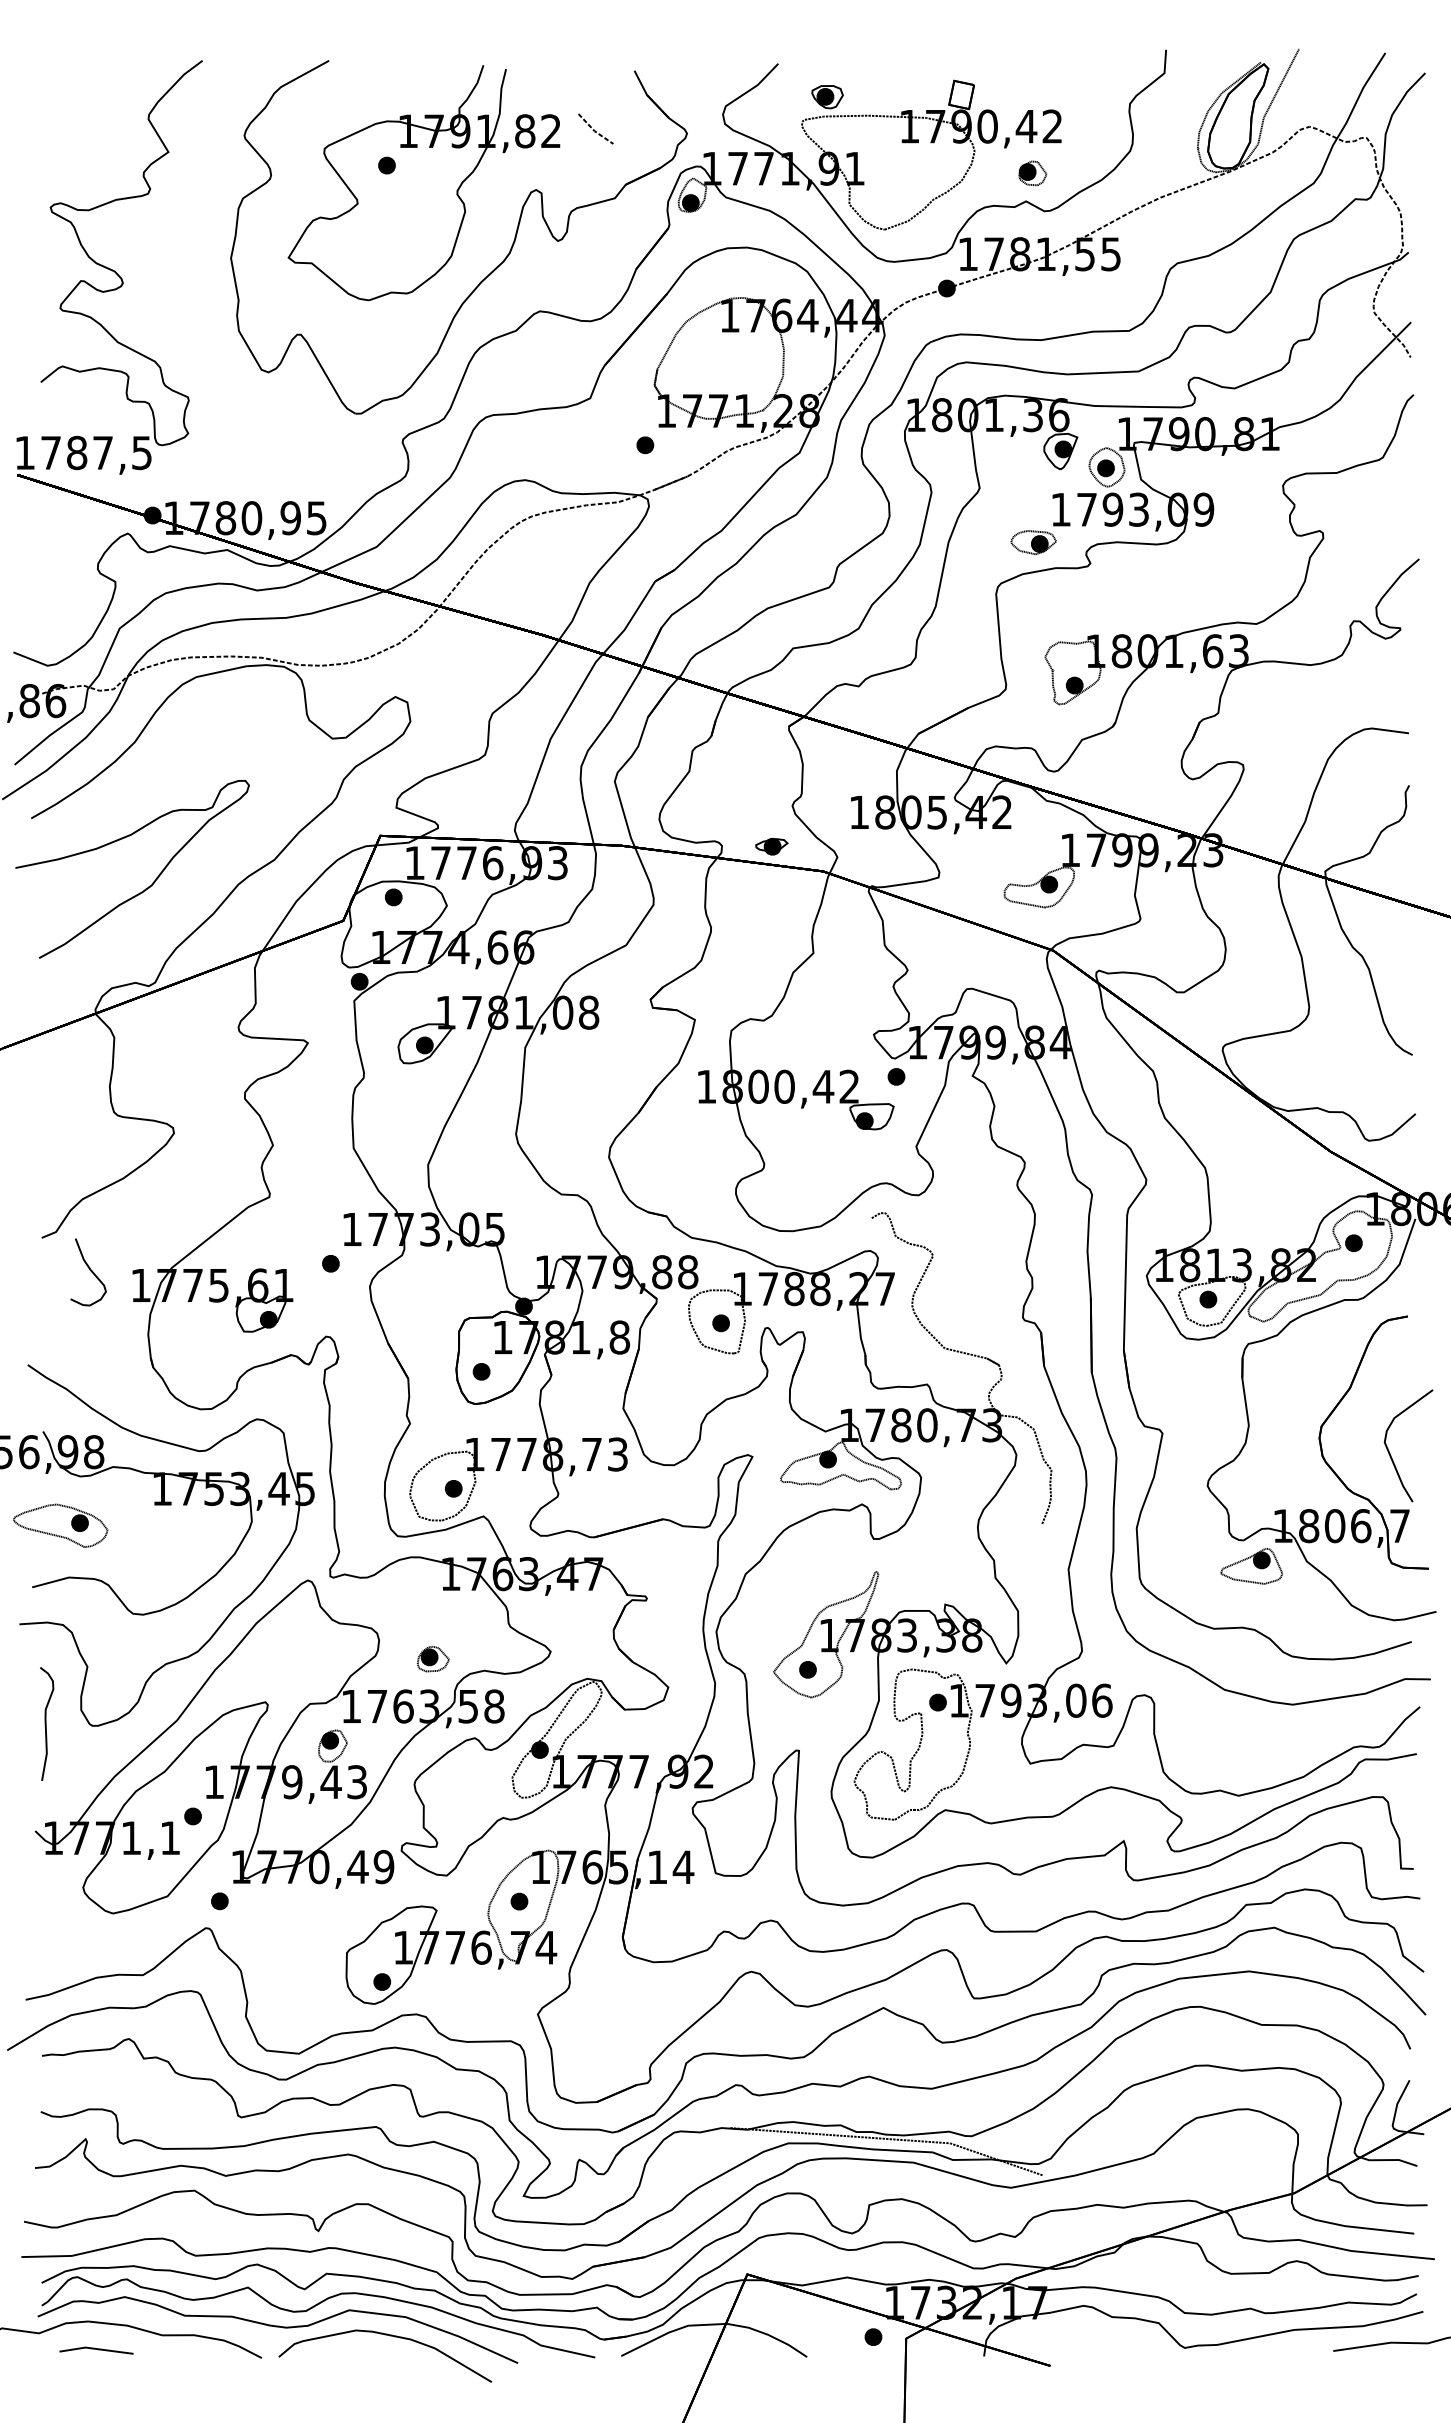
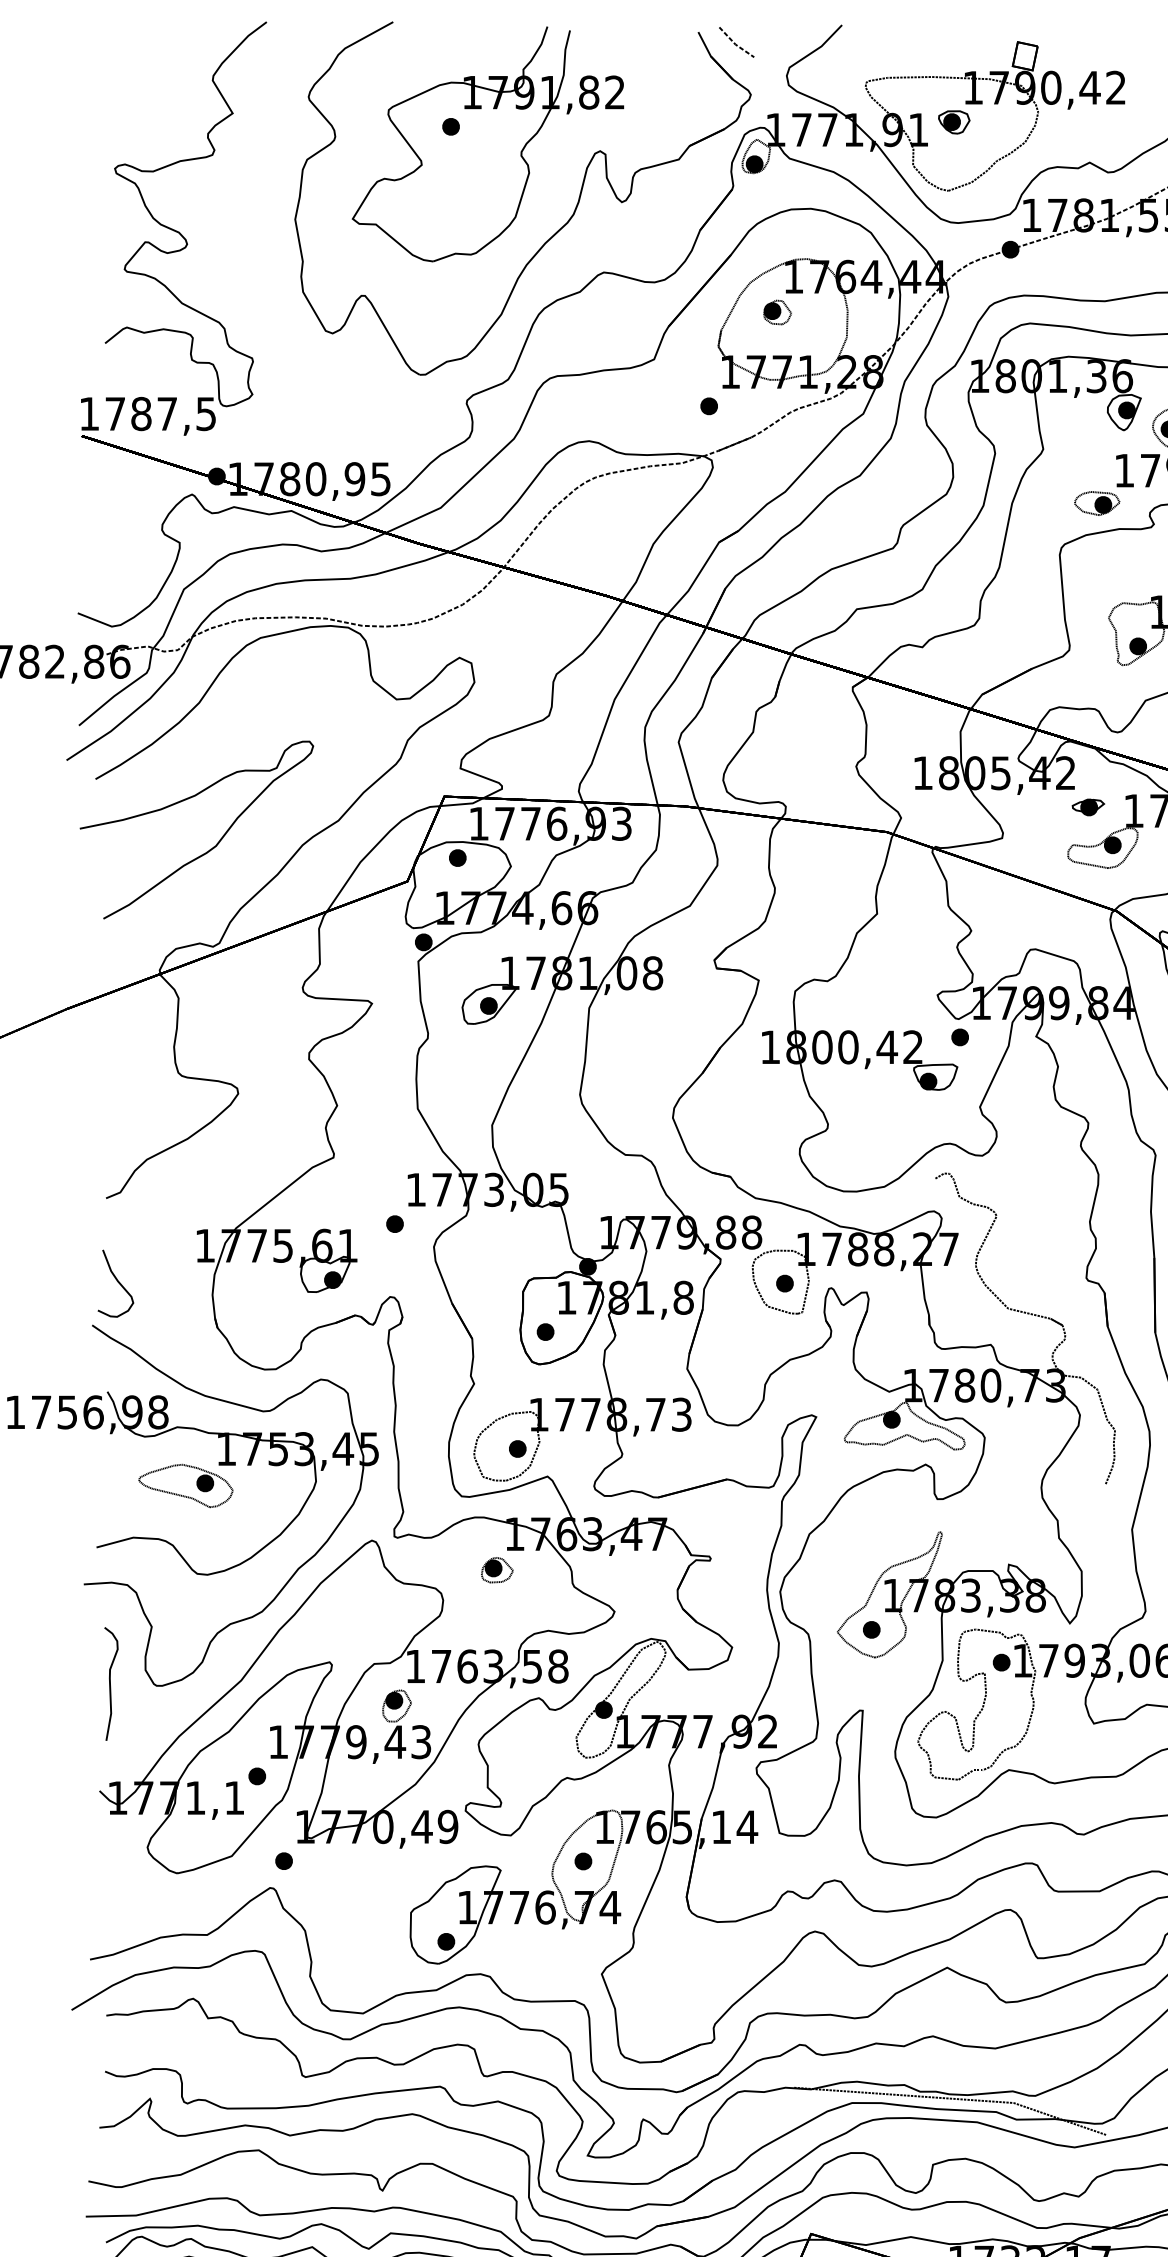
part: (827, 97) -> (954, 122), moved
line: (594, 129) -> (735, 42), moved
part: (1032, 173) -> (777, 312), moved
part: (771, 846) -> (1088, 807), moved
curve: (89, 1270) -> (116, 1281), moved
part: (60, 1525) -> (185, 1485), moved
part: (433, 1659) -> (497, 1570), moved

